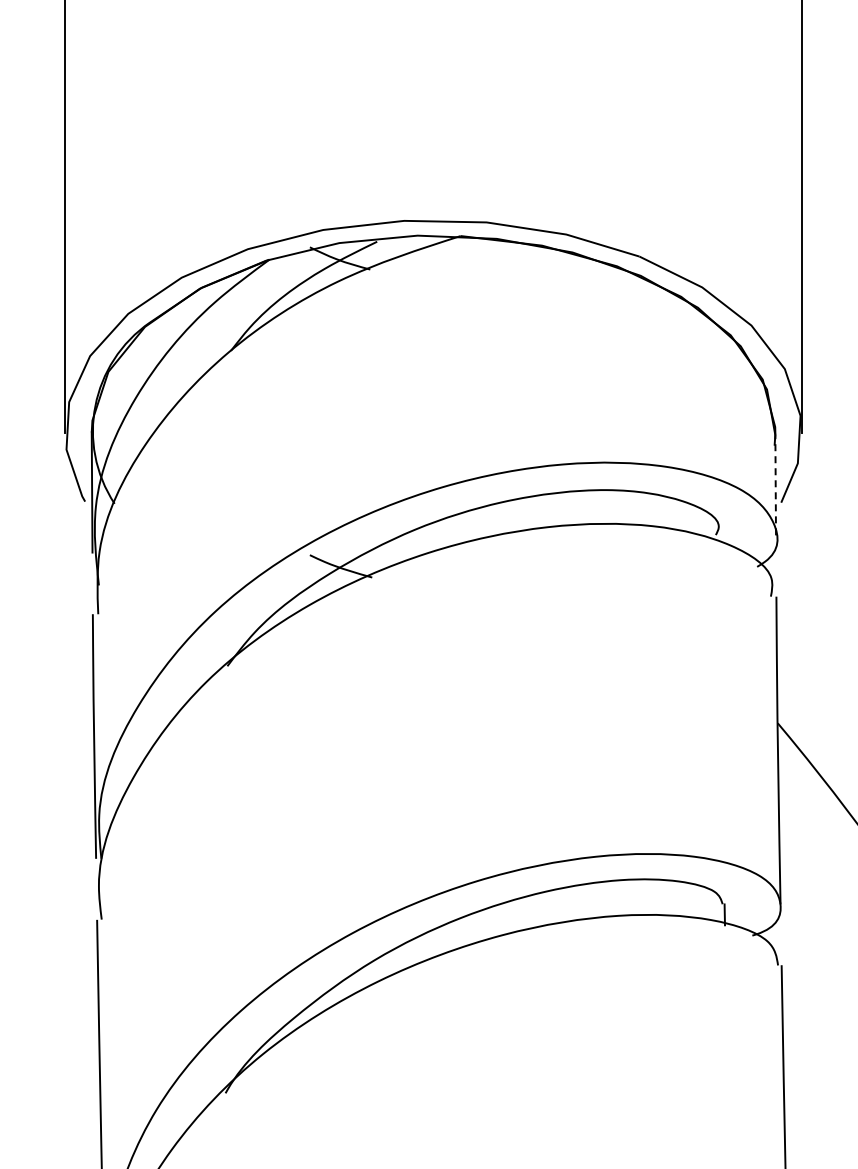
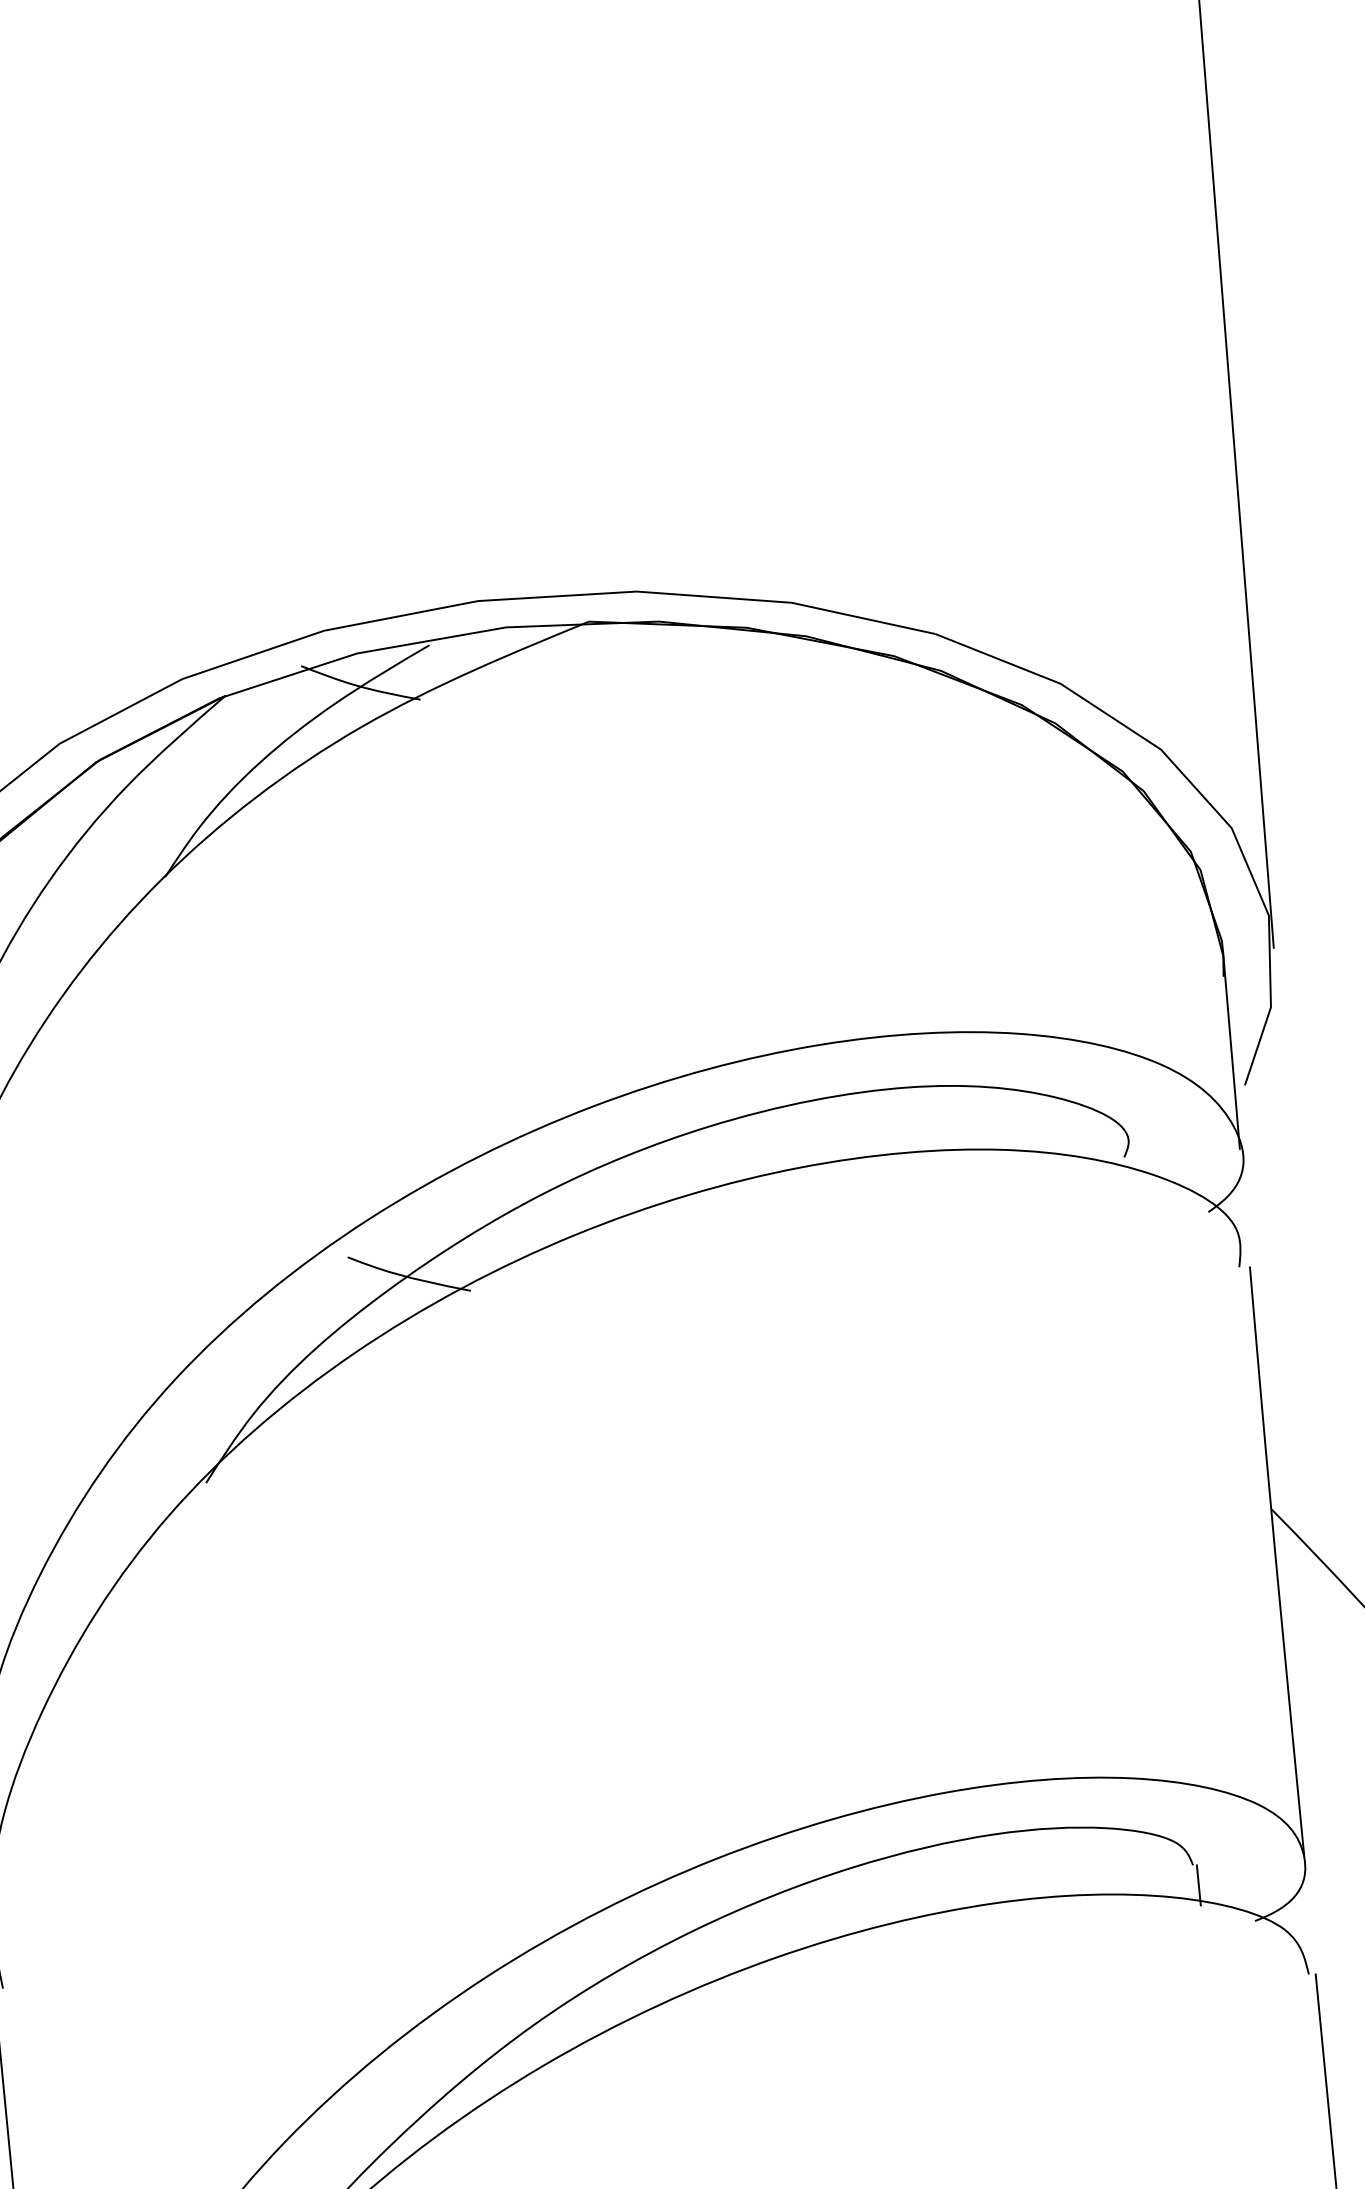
line: (775, 483) -> (1231, 1049), dashed -> solid

